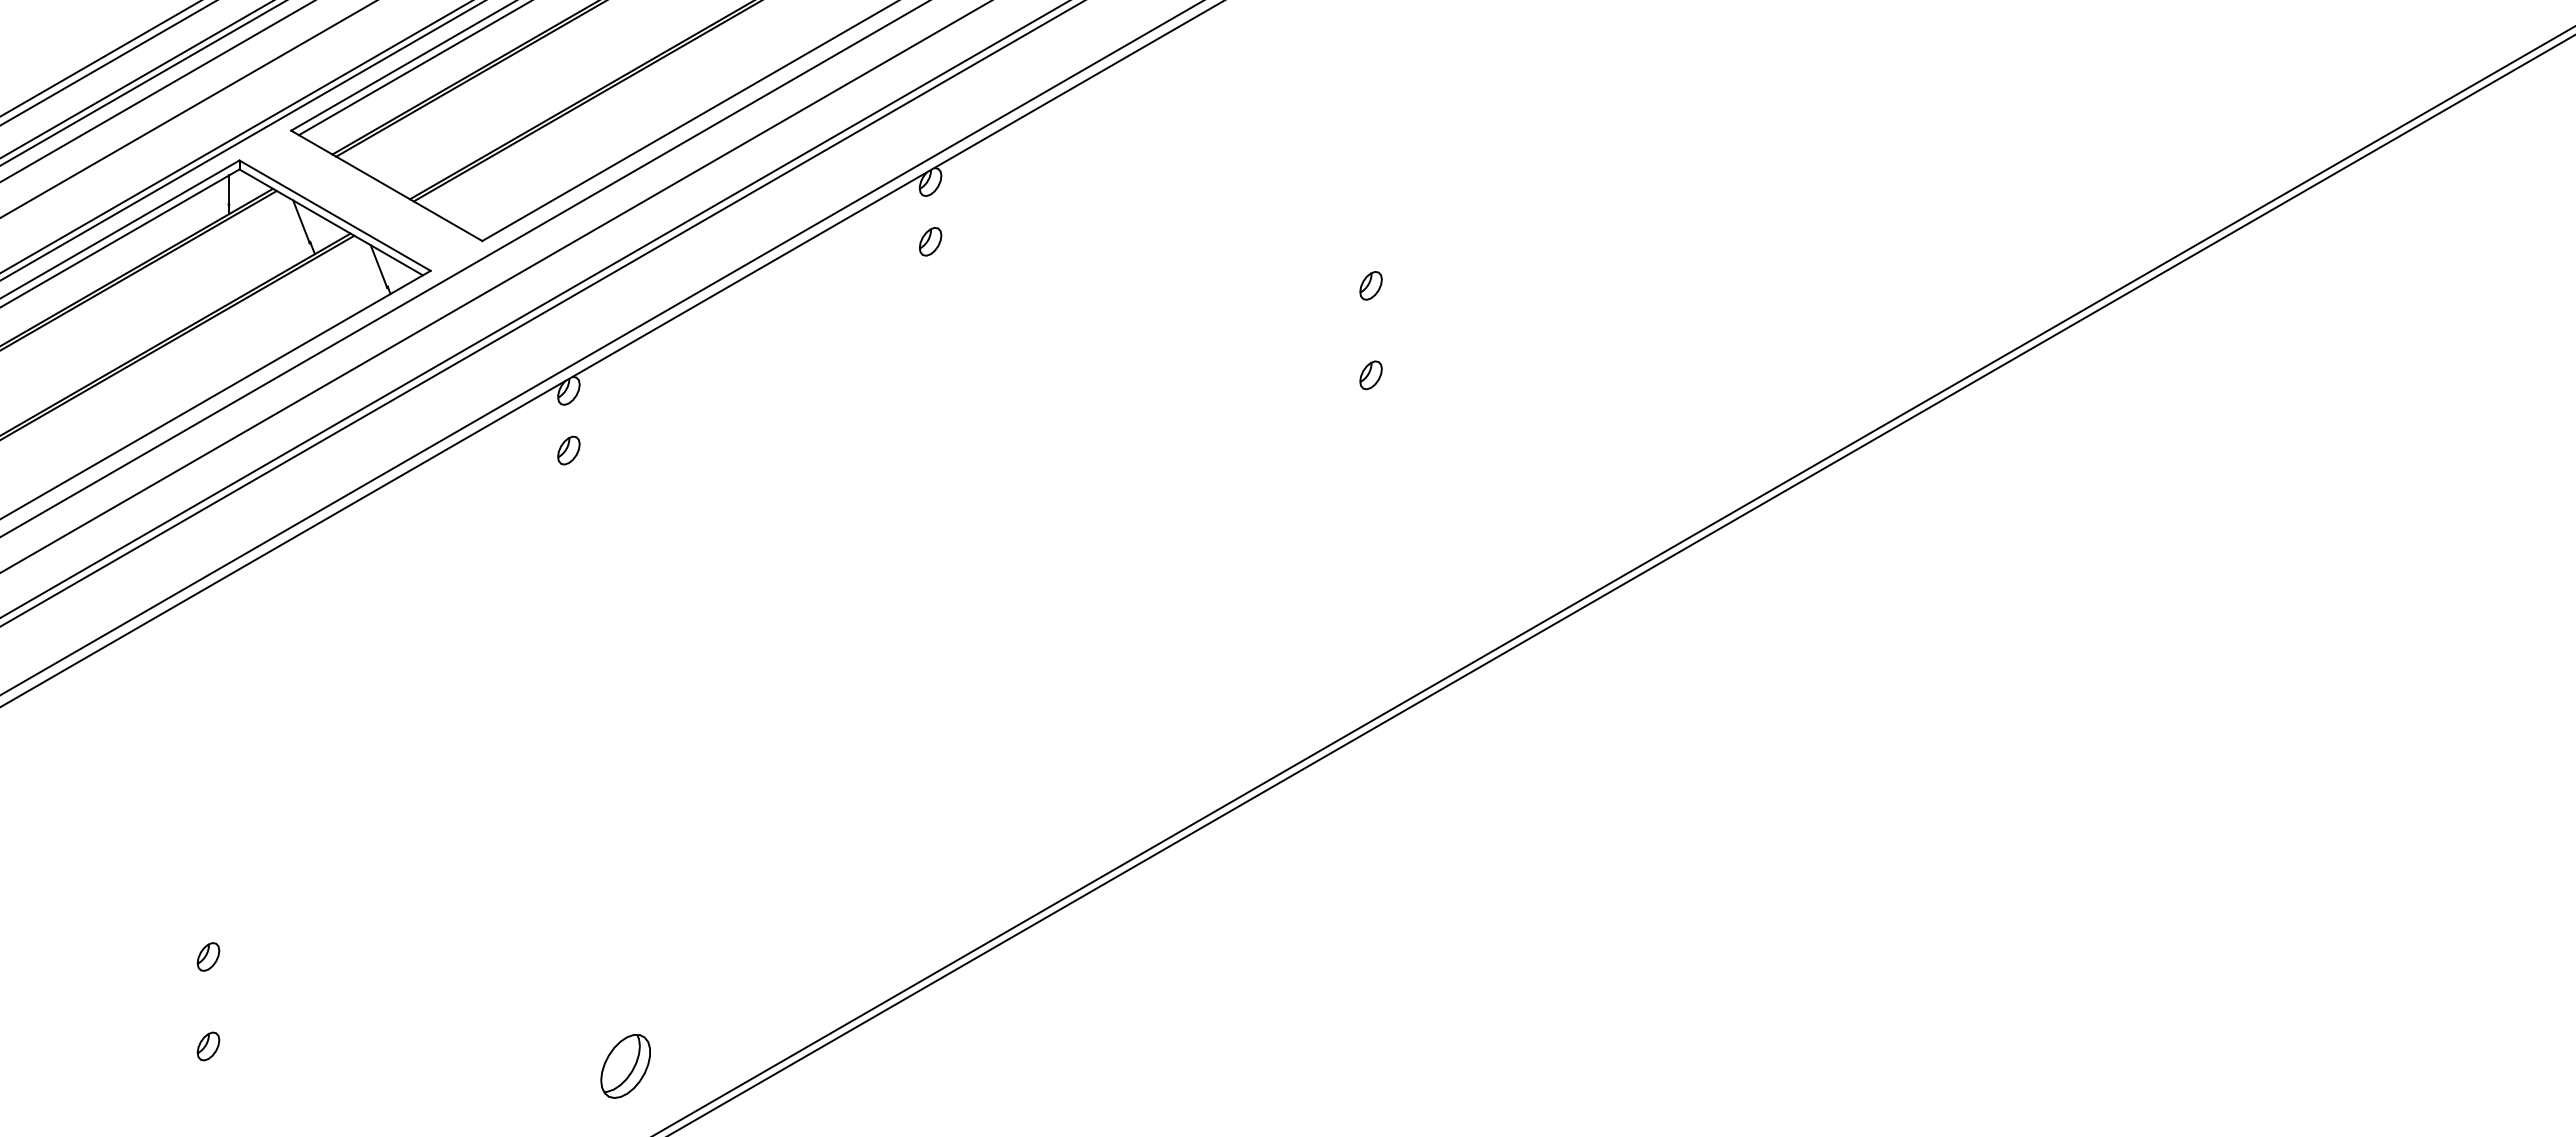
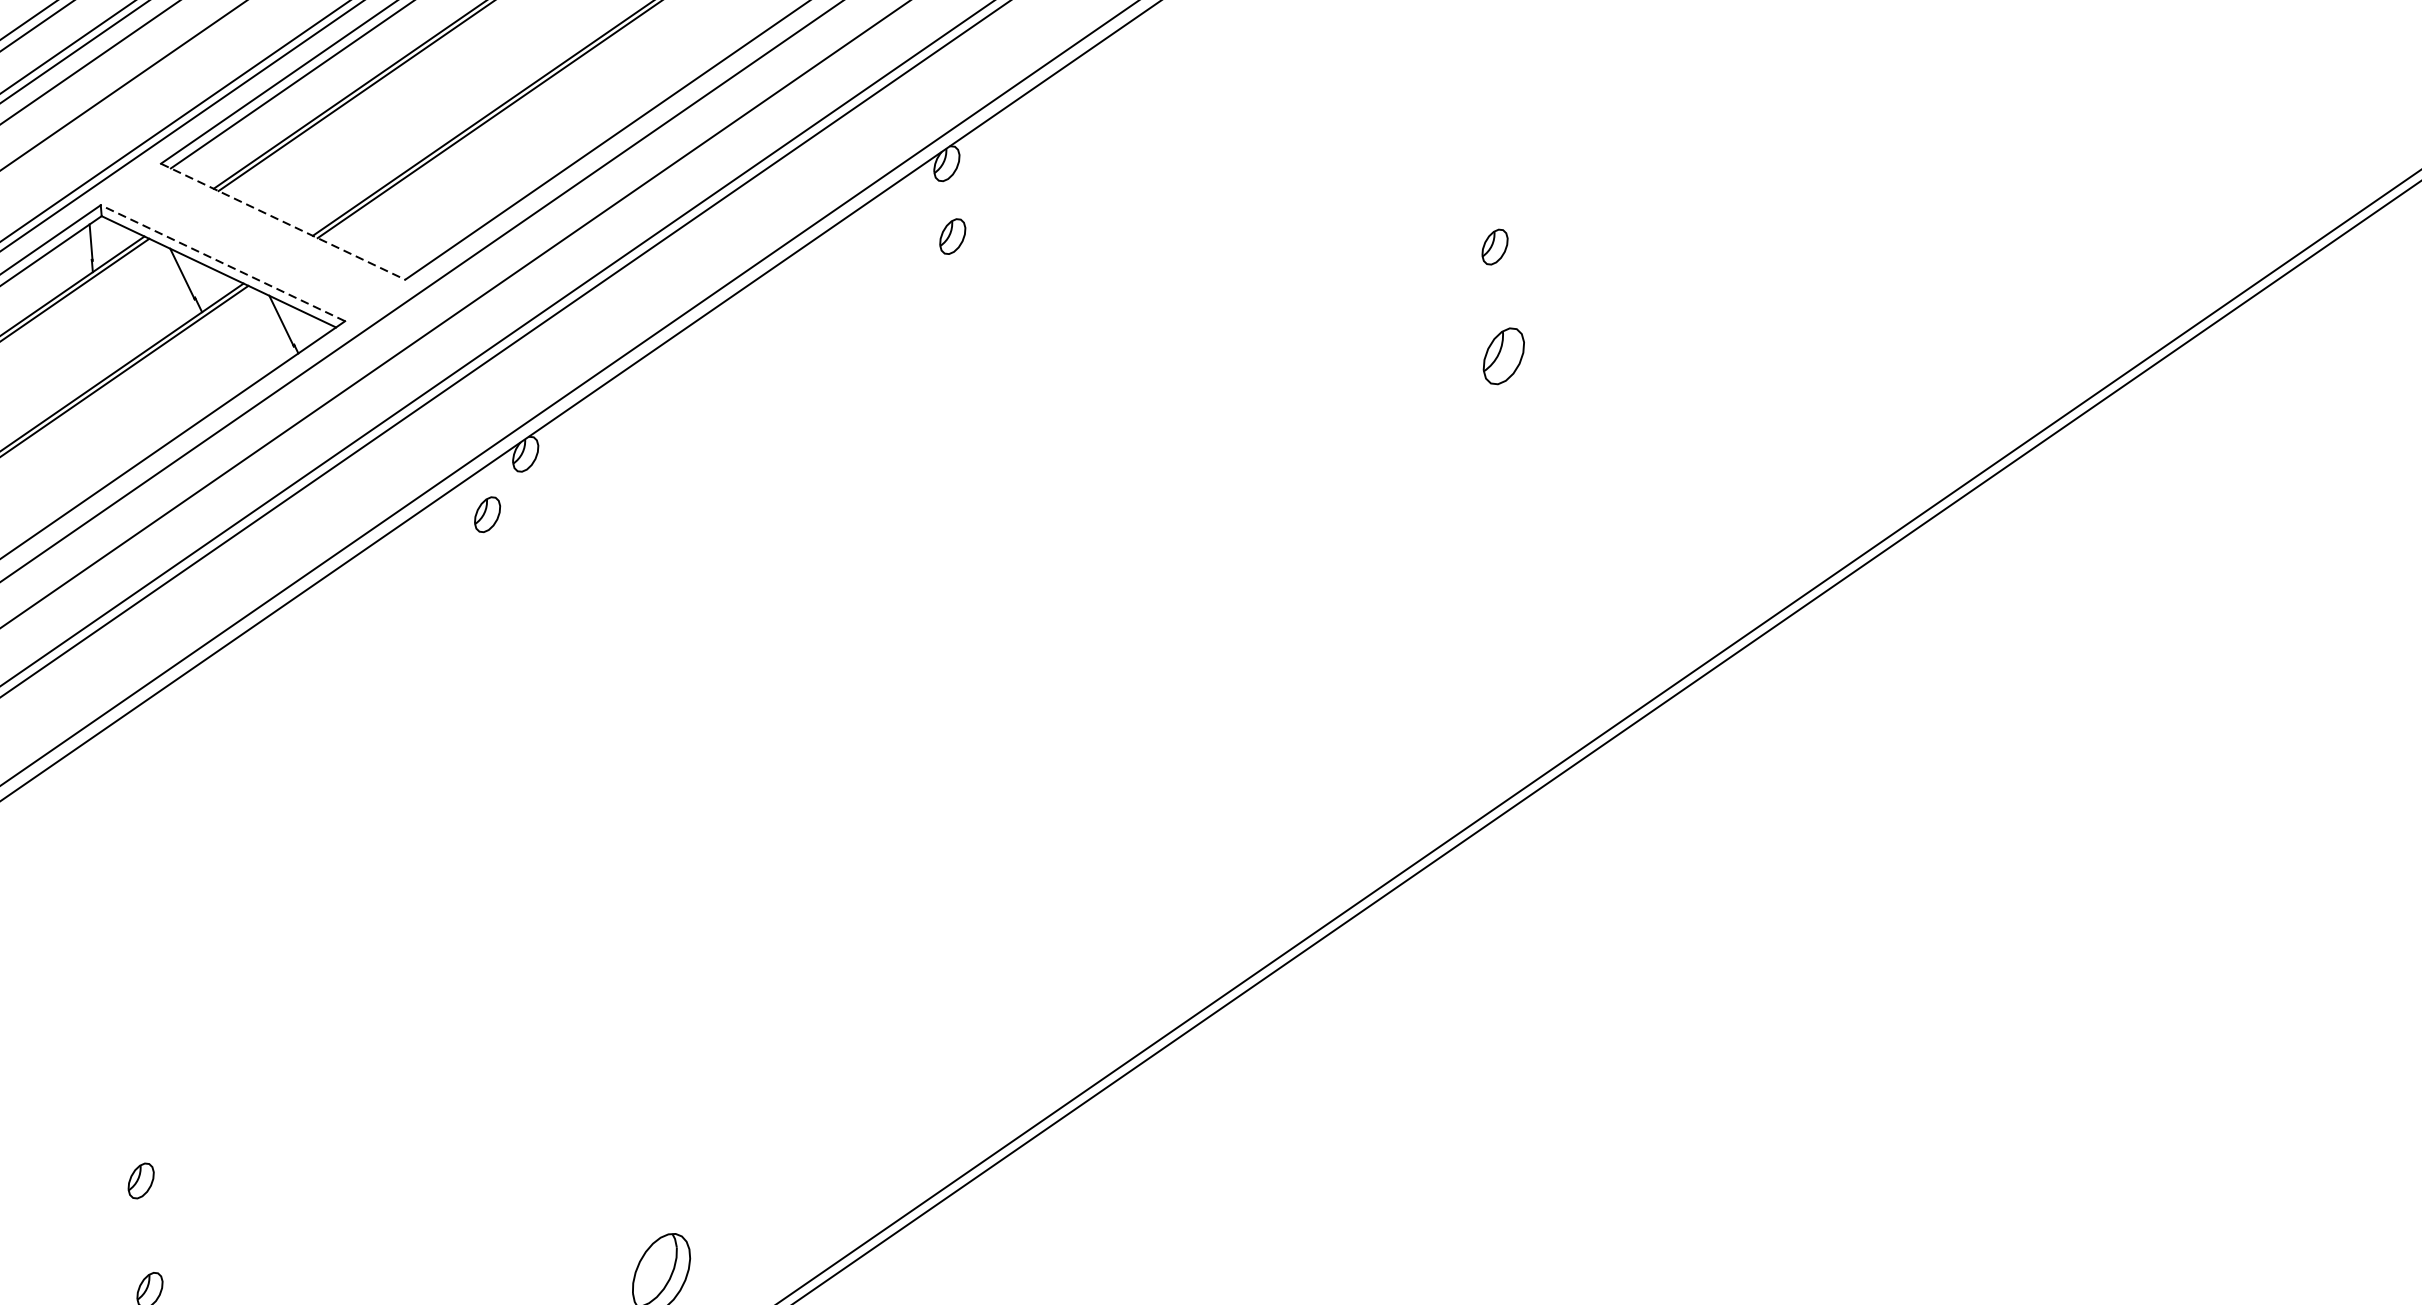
line: (387, 186) -> (284, 222), solid -> dashed
line: (334, 215) -> (222, 263), solid -> dashed
part: (1370, 375) -> (1503, 356), size x1.6
part: (568, 450) -> (487, 514), moved

